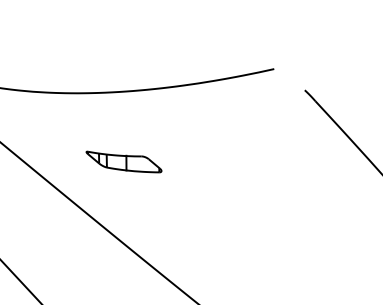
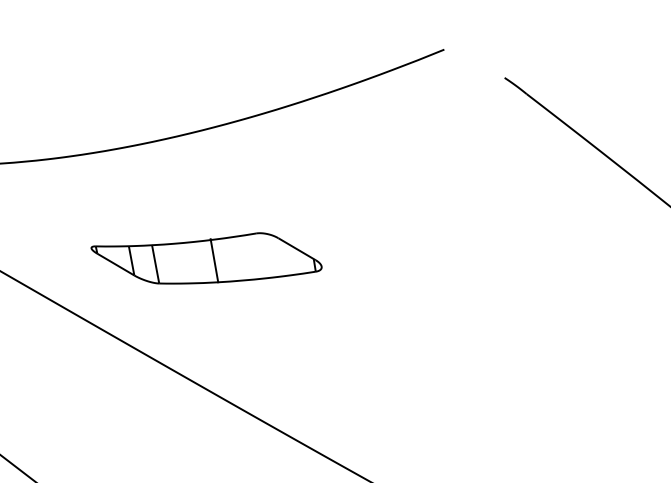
part: (123, 161) -> (205, 257), size x1.67

